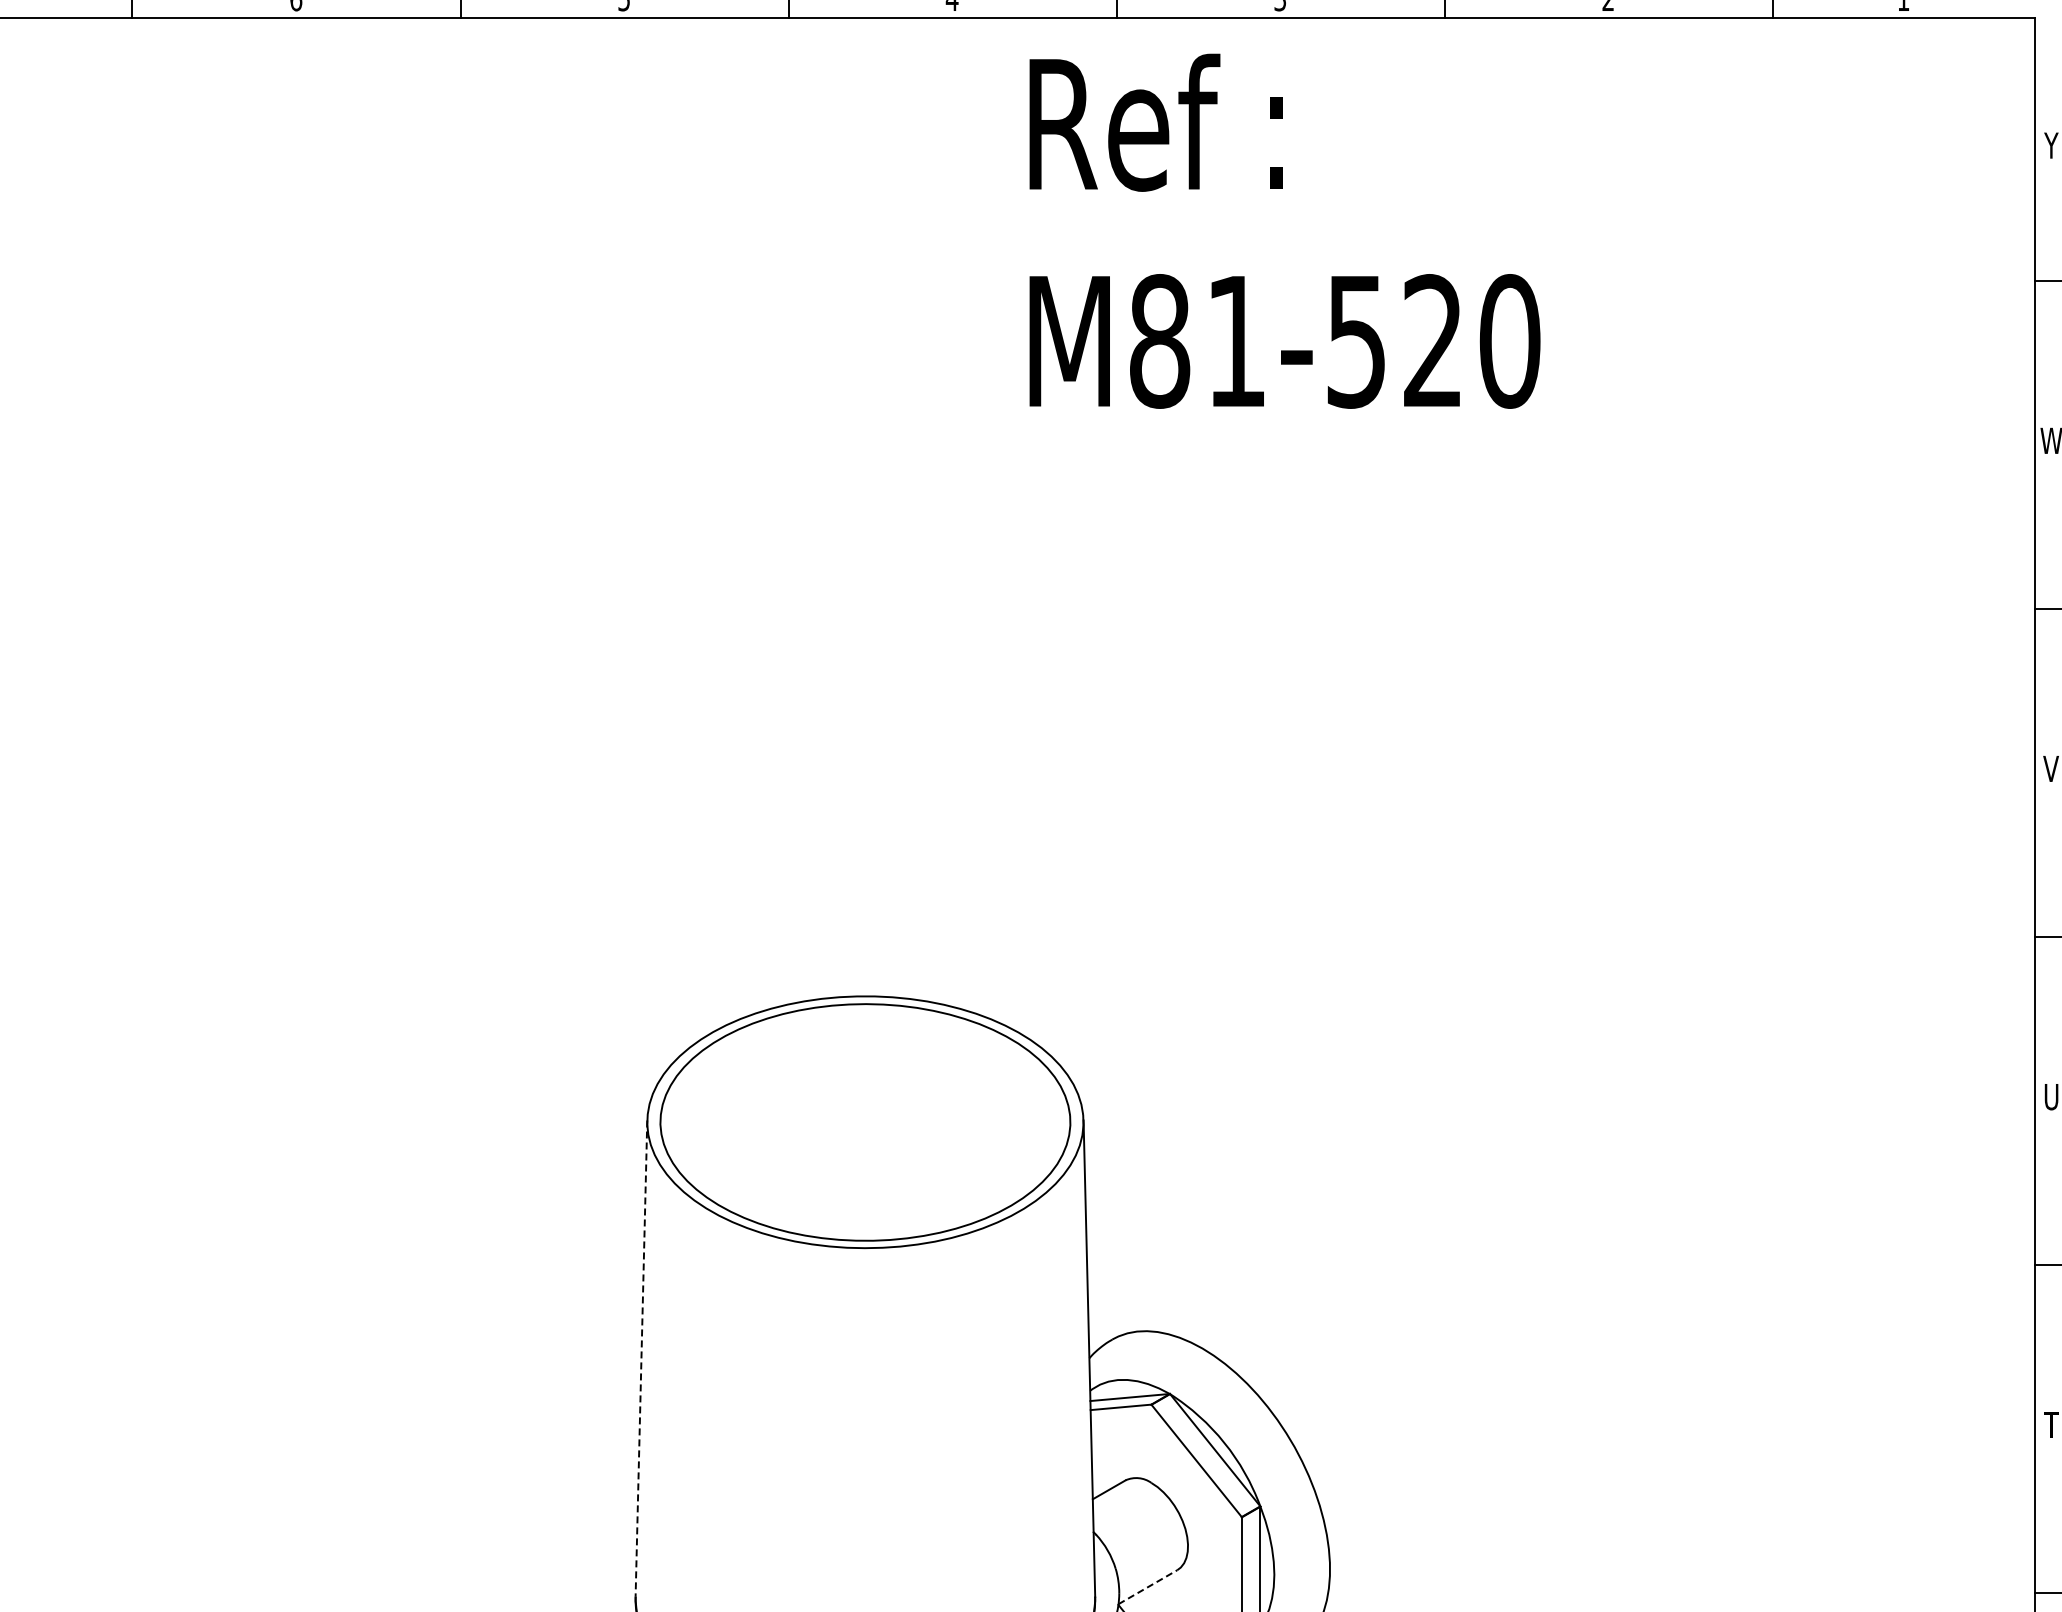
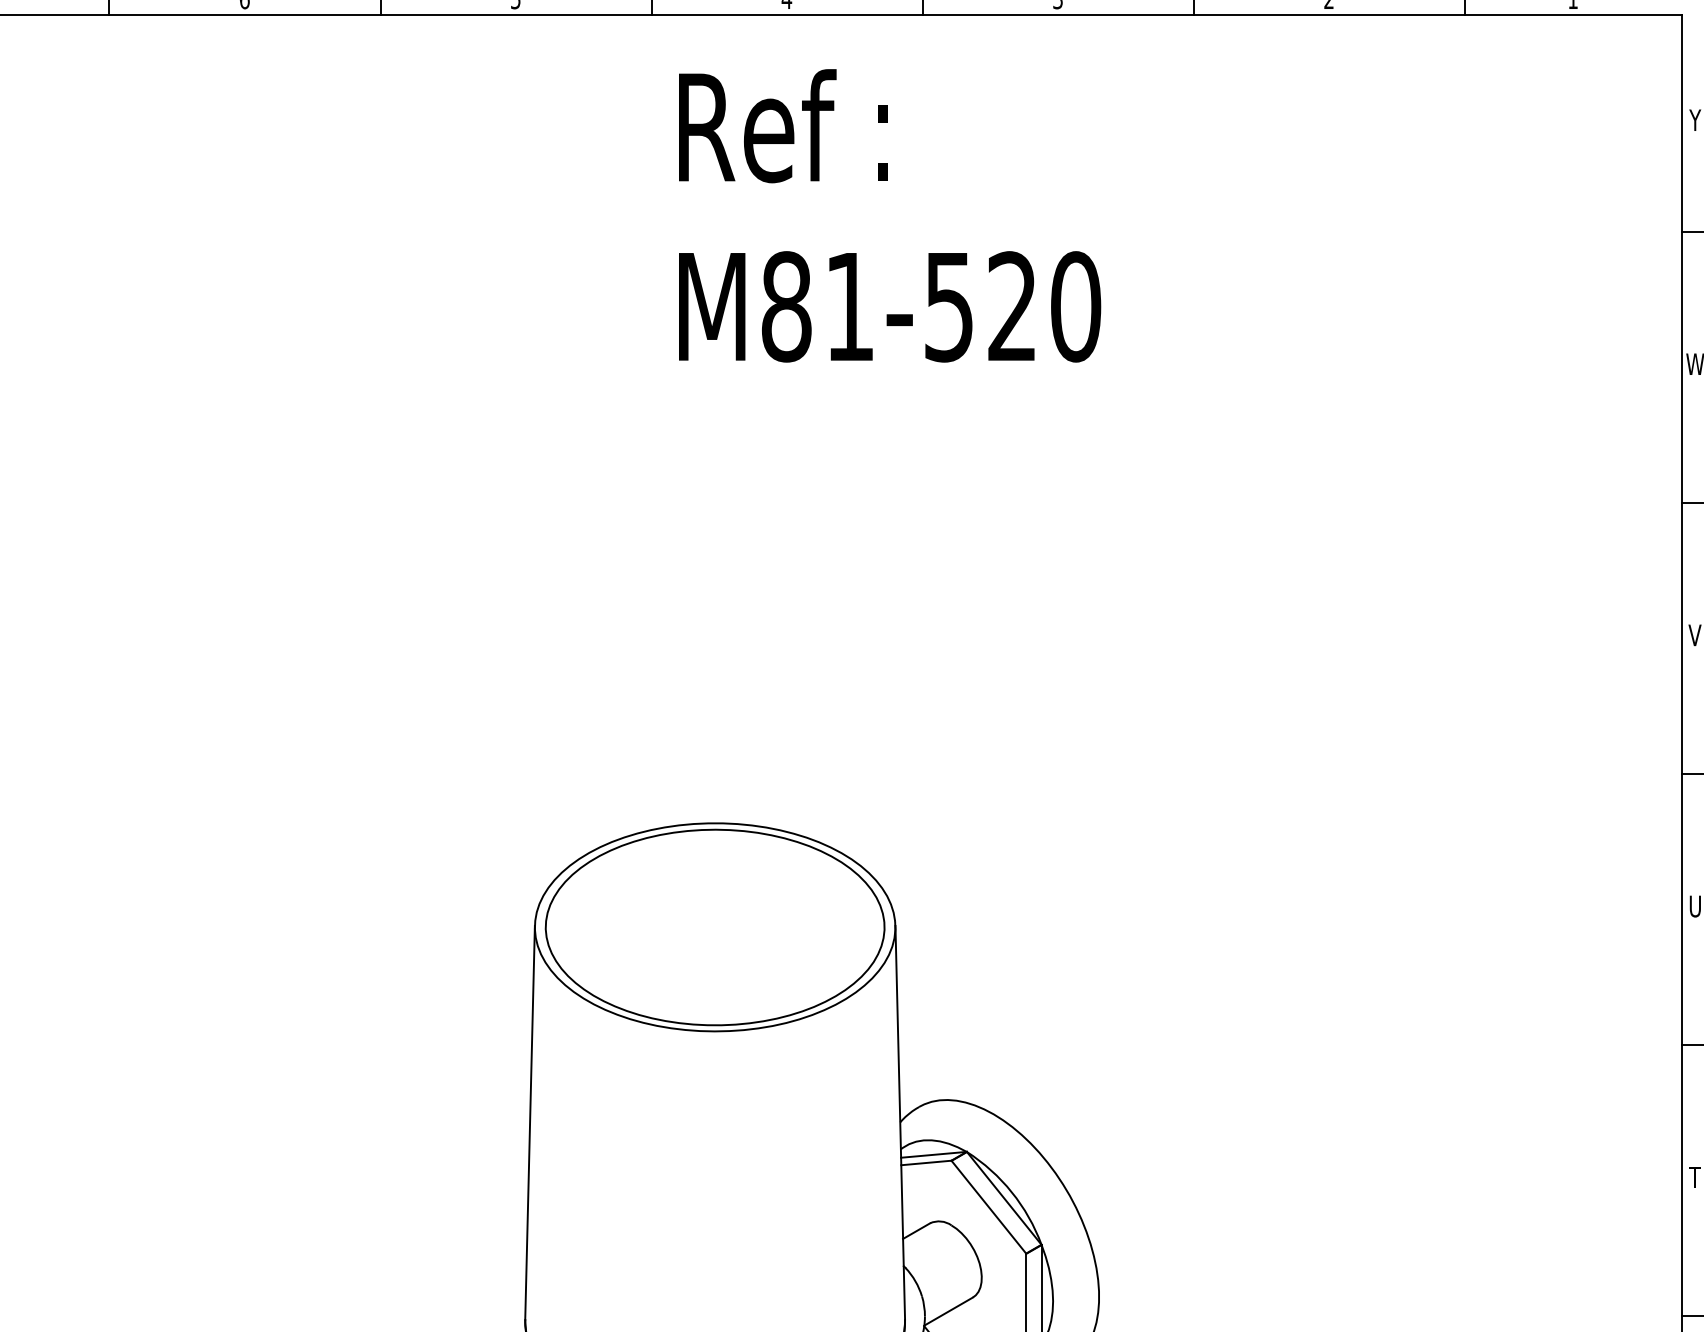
text: (1284, 230) -> (889, 215), moved
line: (641, 1359) -> (530, 1123), dashed -> solid
line: (1147, 1587) -> (948, 1311), dashed -> solid

